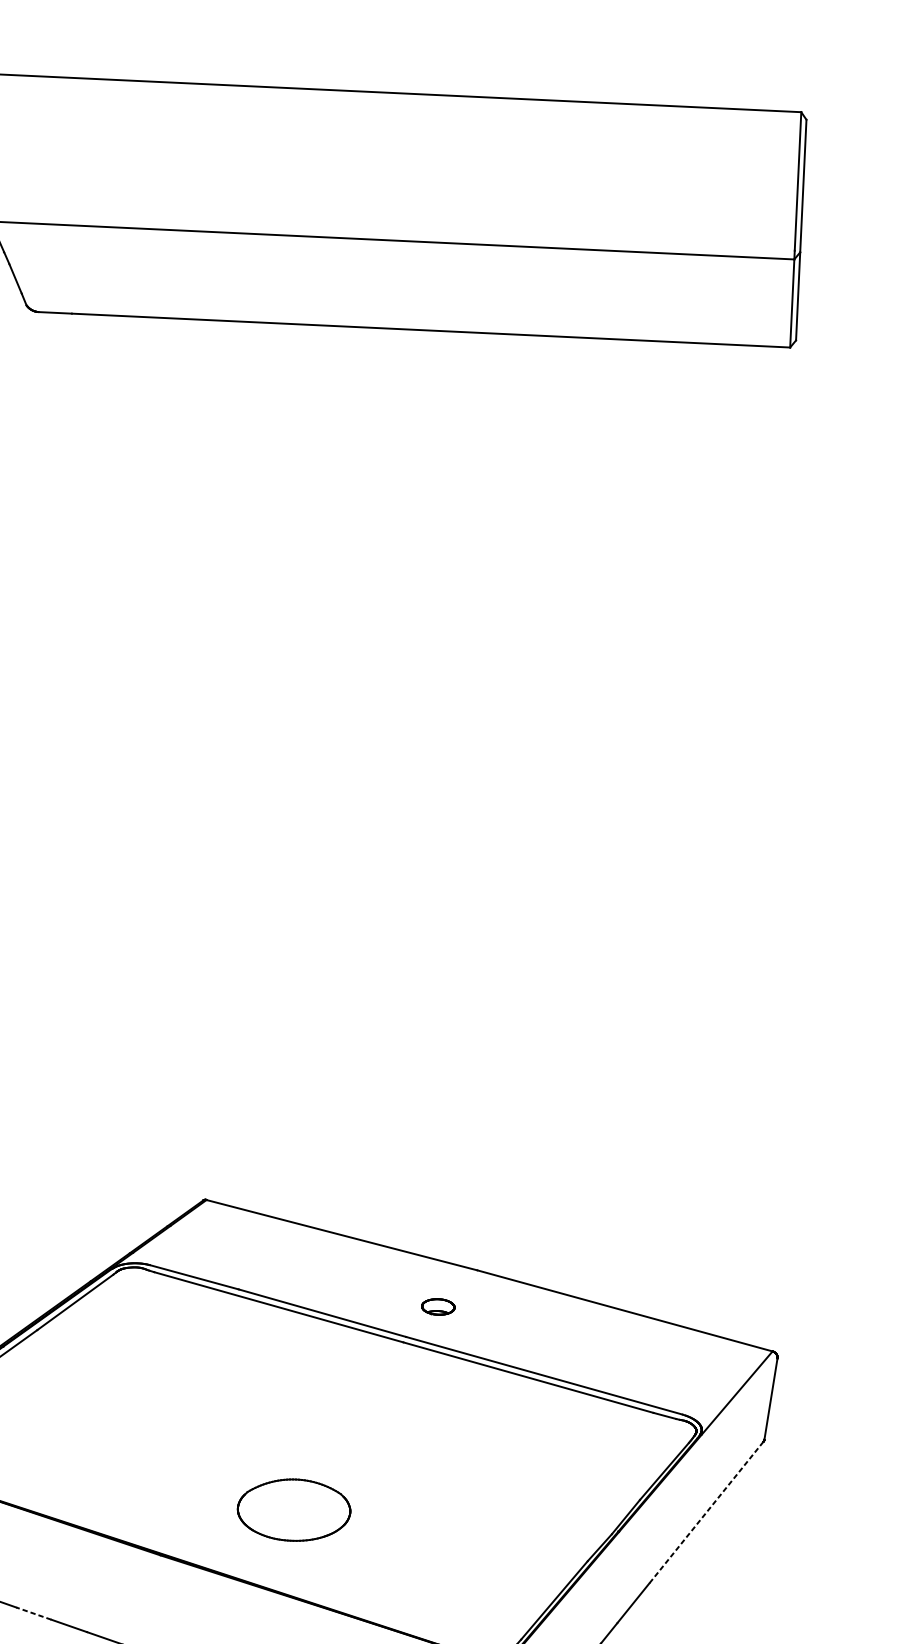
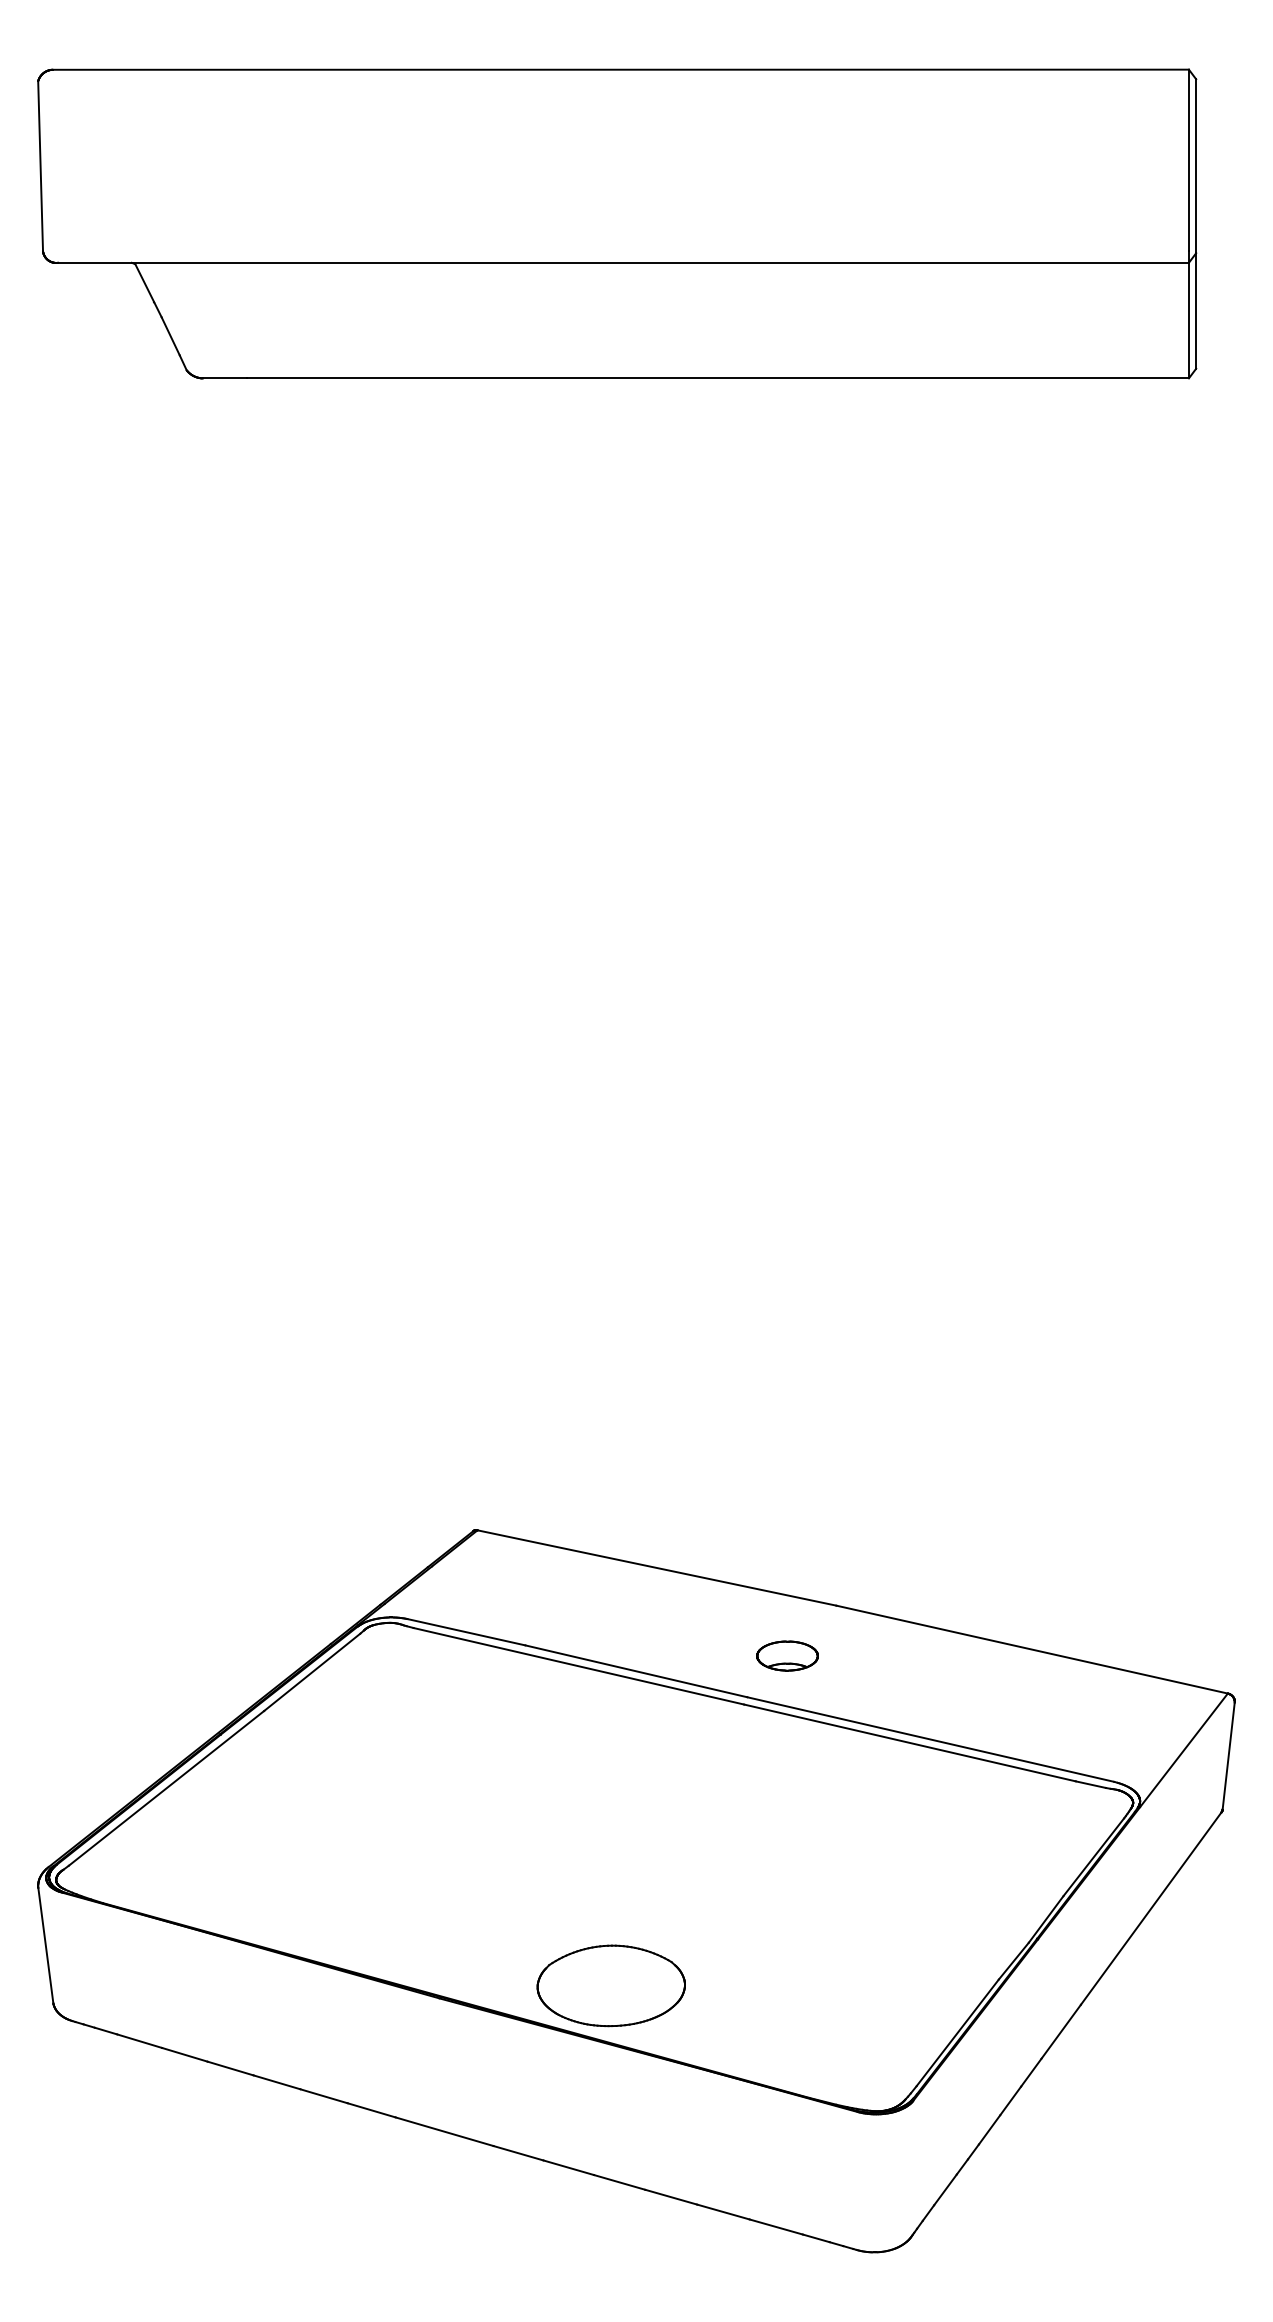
part: (438, 1306) -> (787, 1655), size x1.43
part: (293, 1509) -> (610, 1985), moved
line: (705, 1513) -> (1150, 1909), dashed -> solid
line: (33, 1613) -> (276, 2082), dashed -> solid

